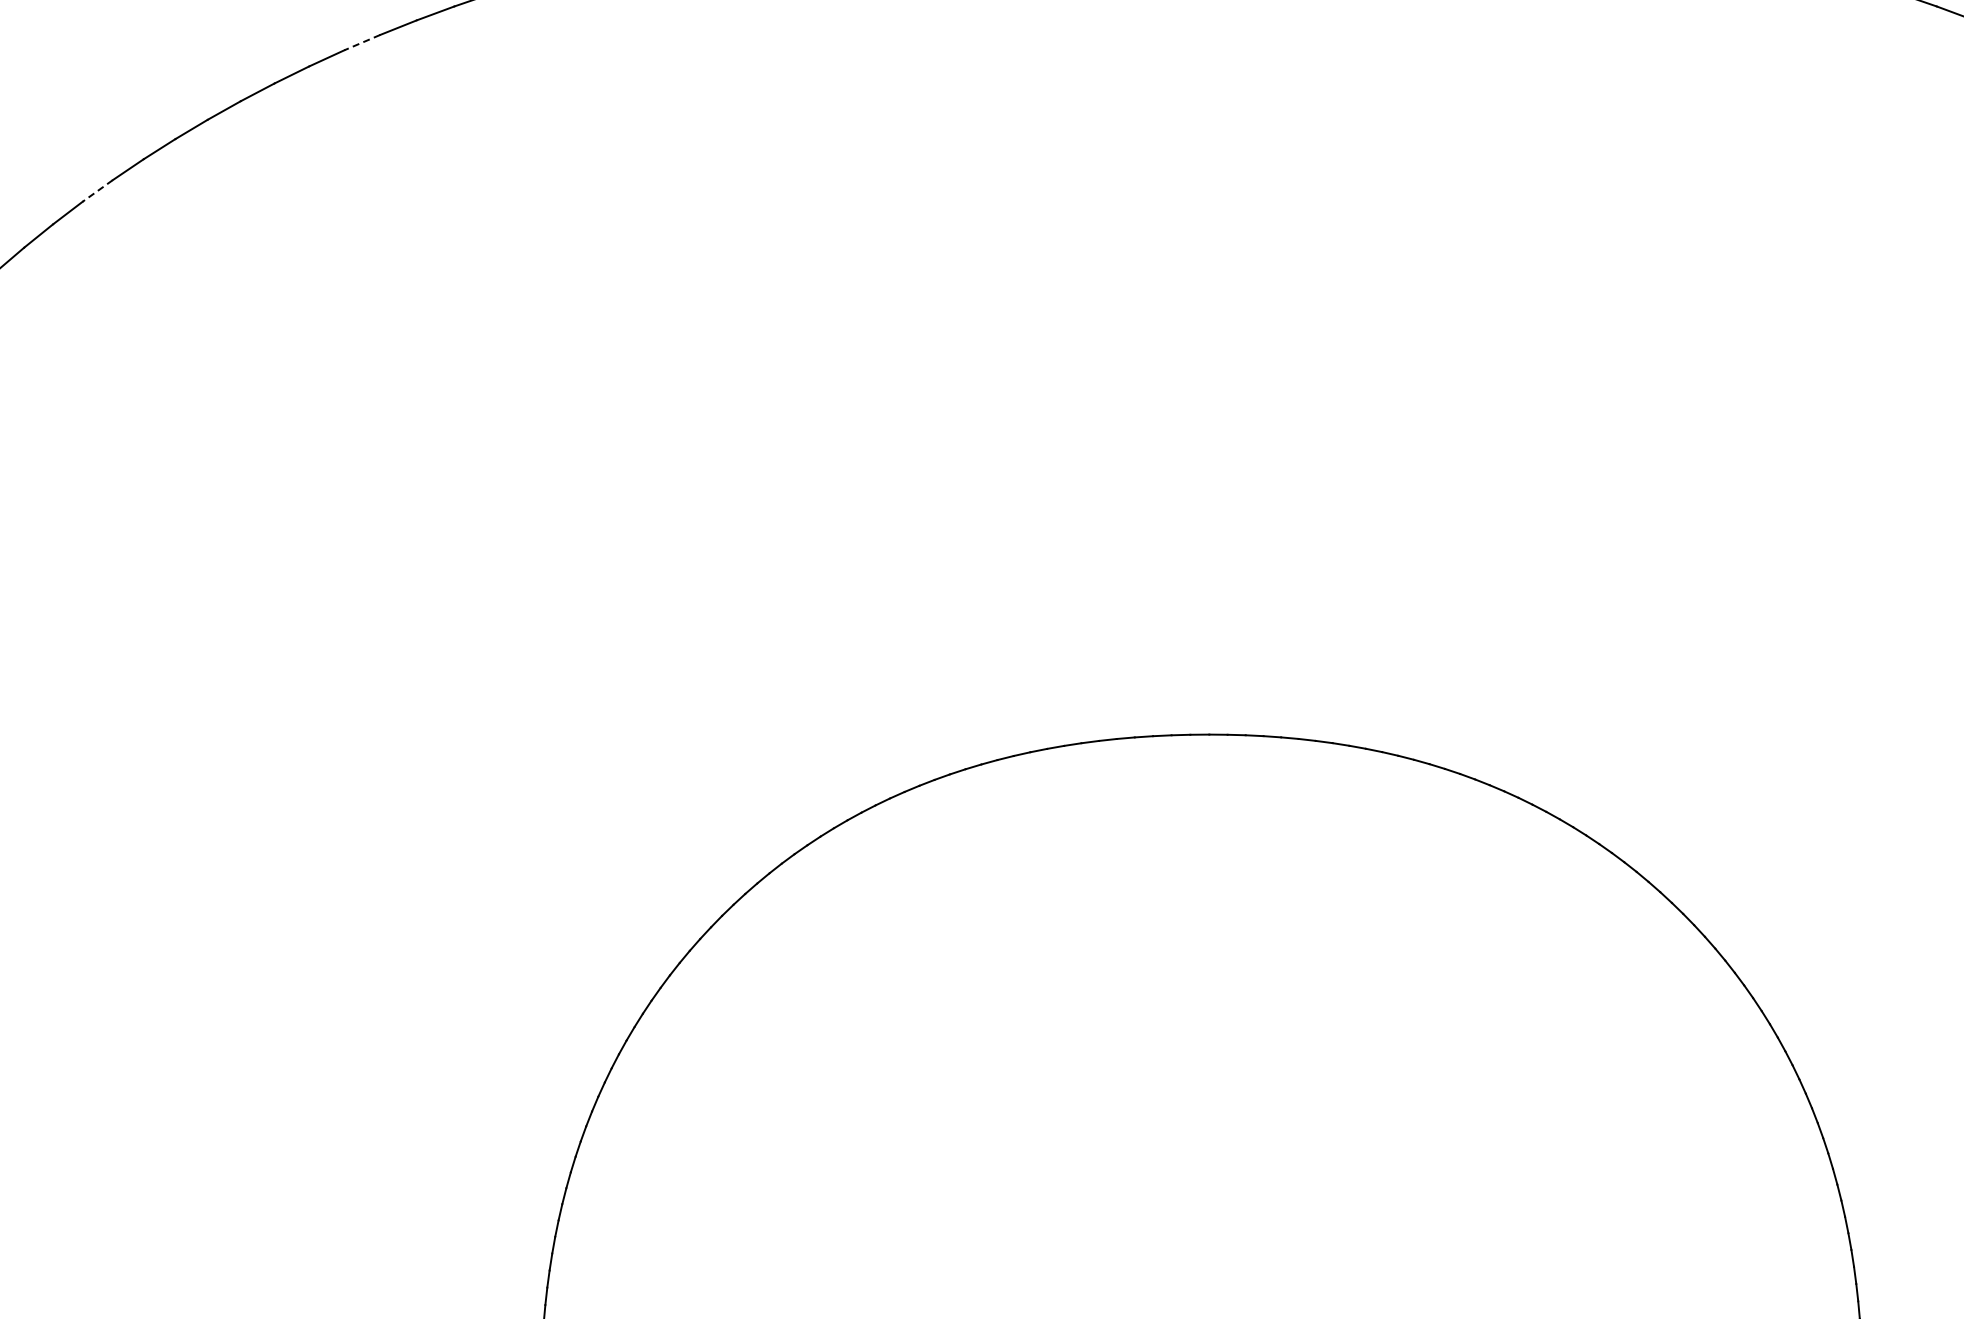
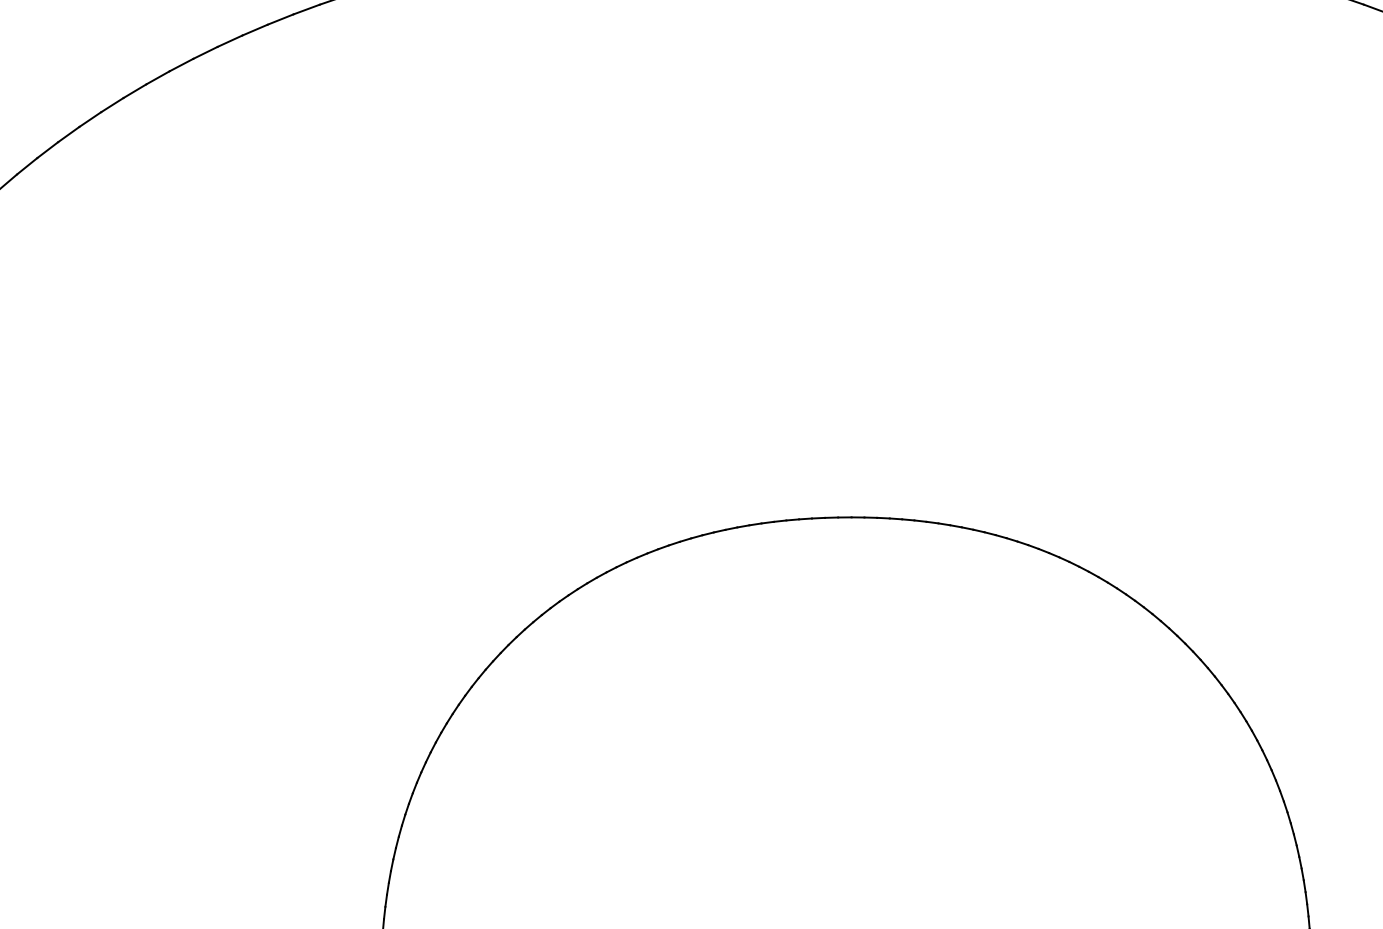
line: (362, 42) -> (255, 30), dashed -> solid
line: (97, 190) -> (68, 134), dashed -> solid

